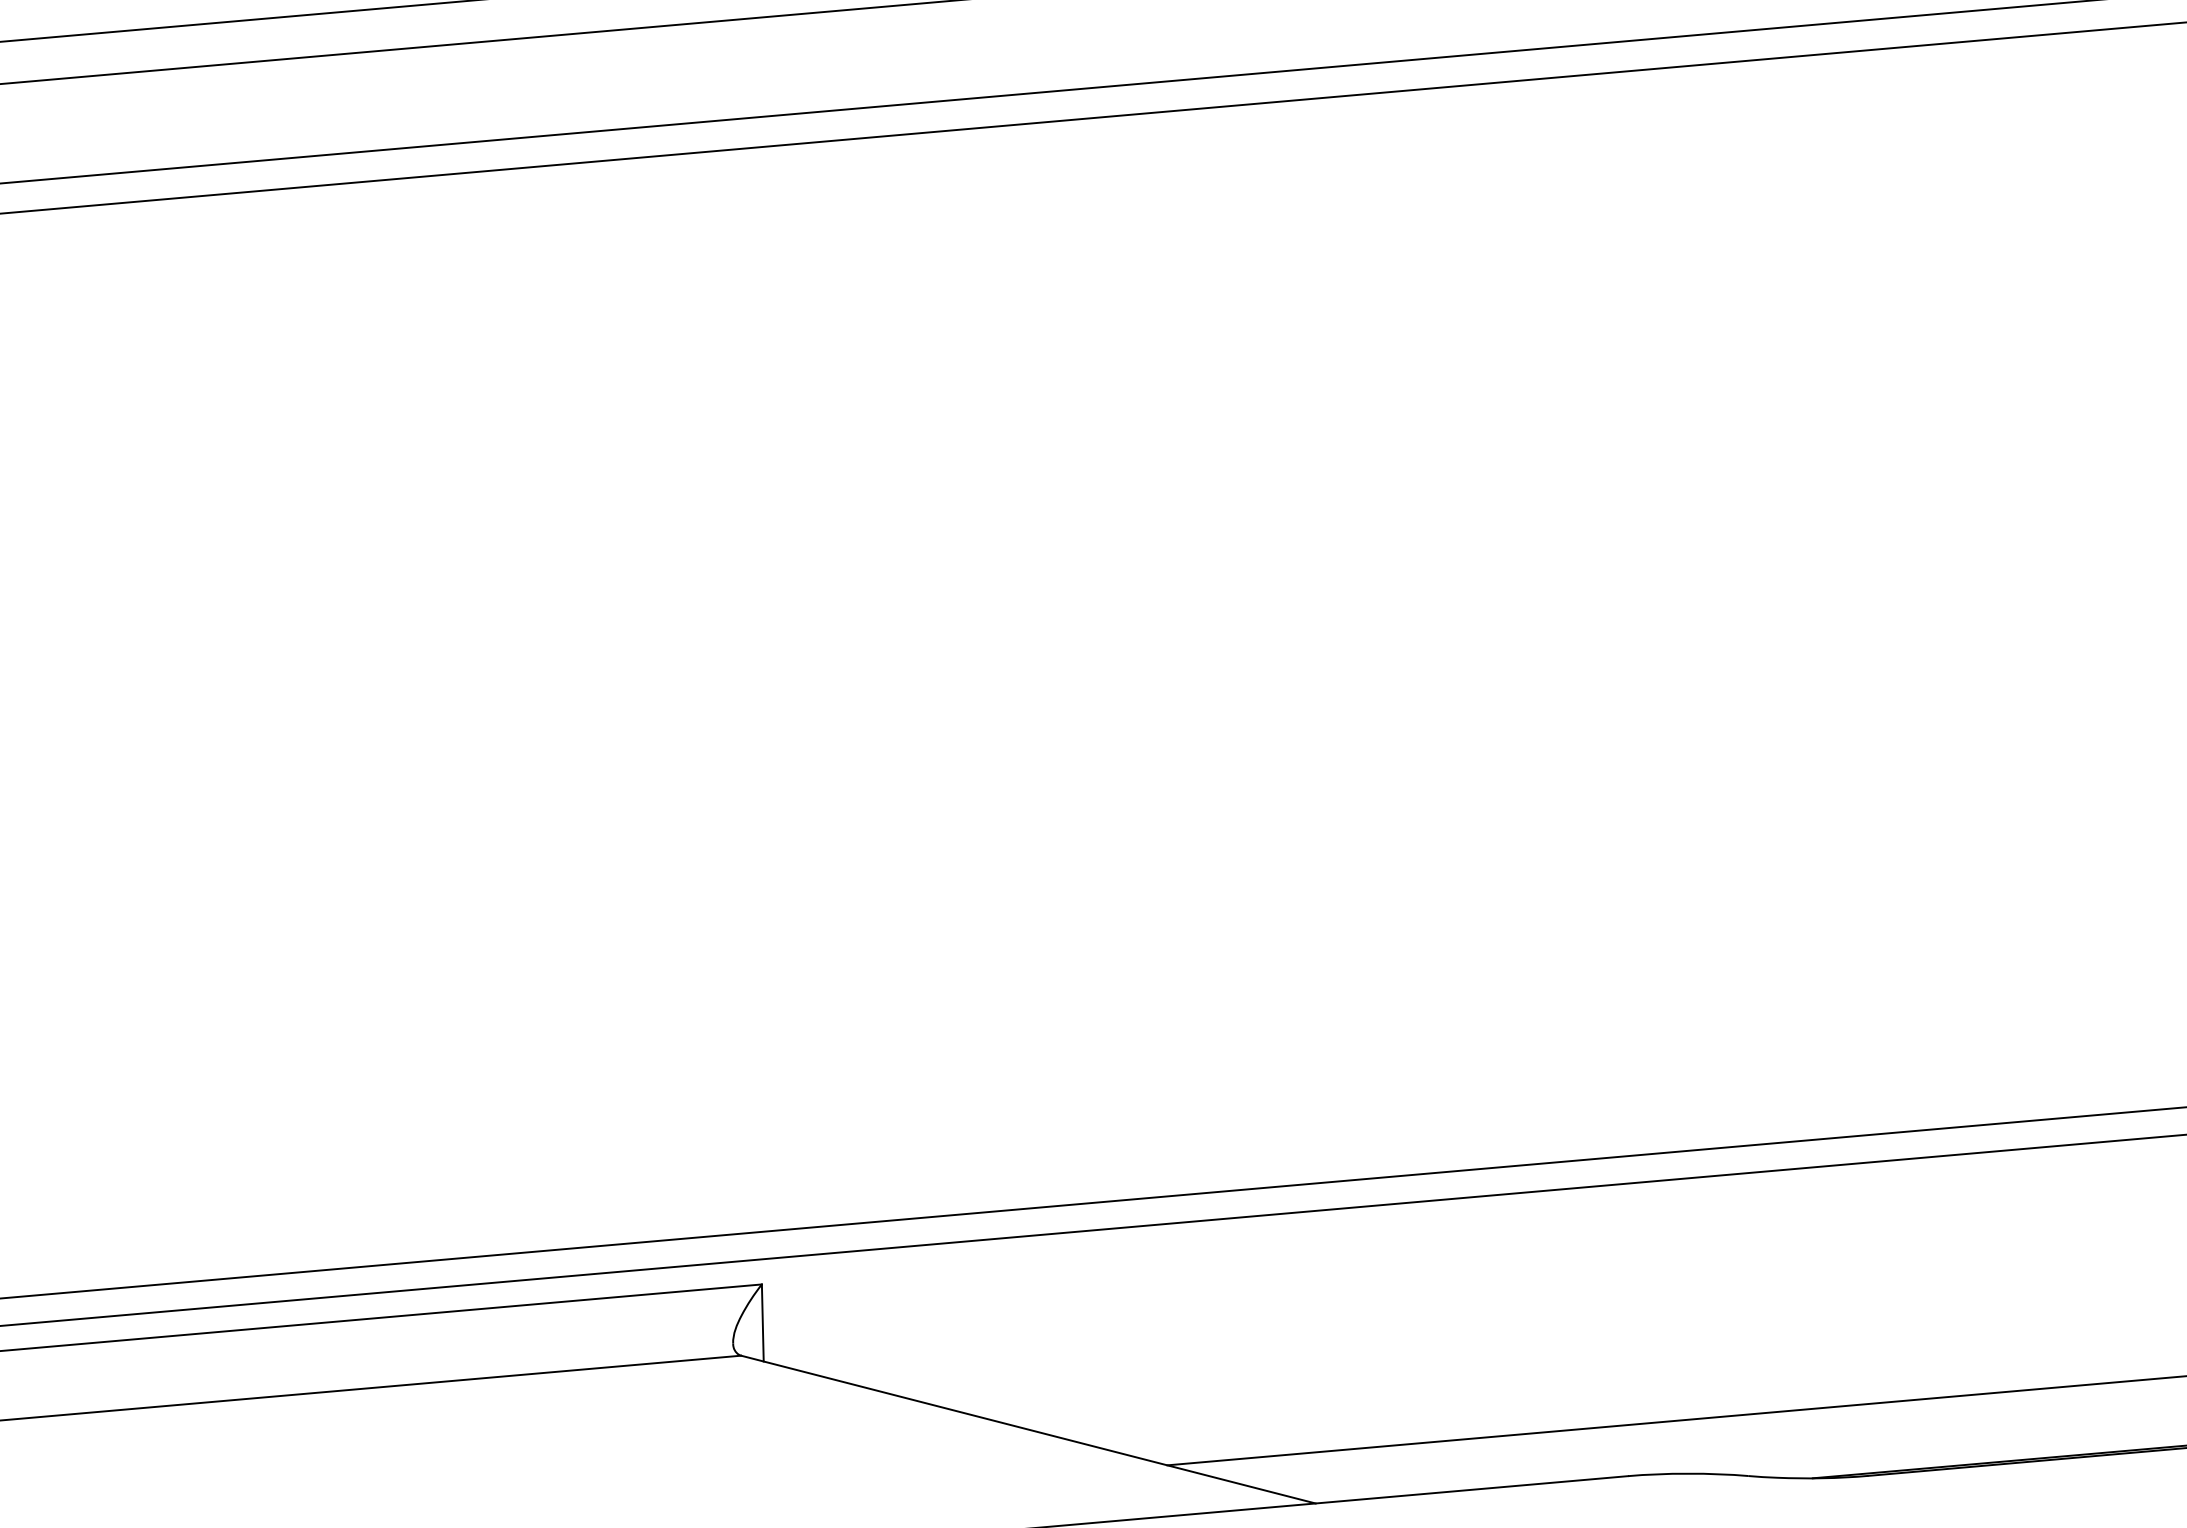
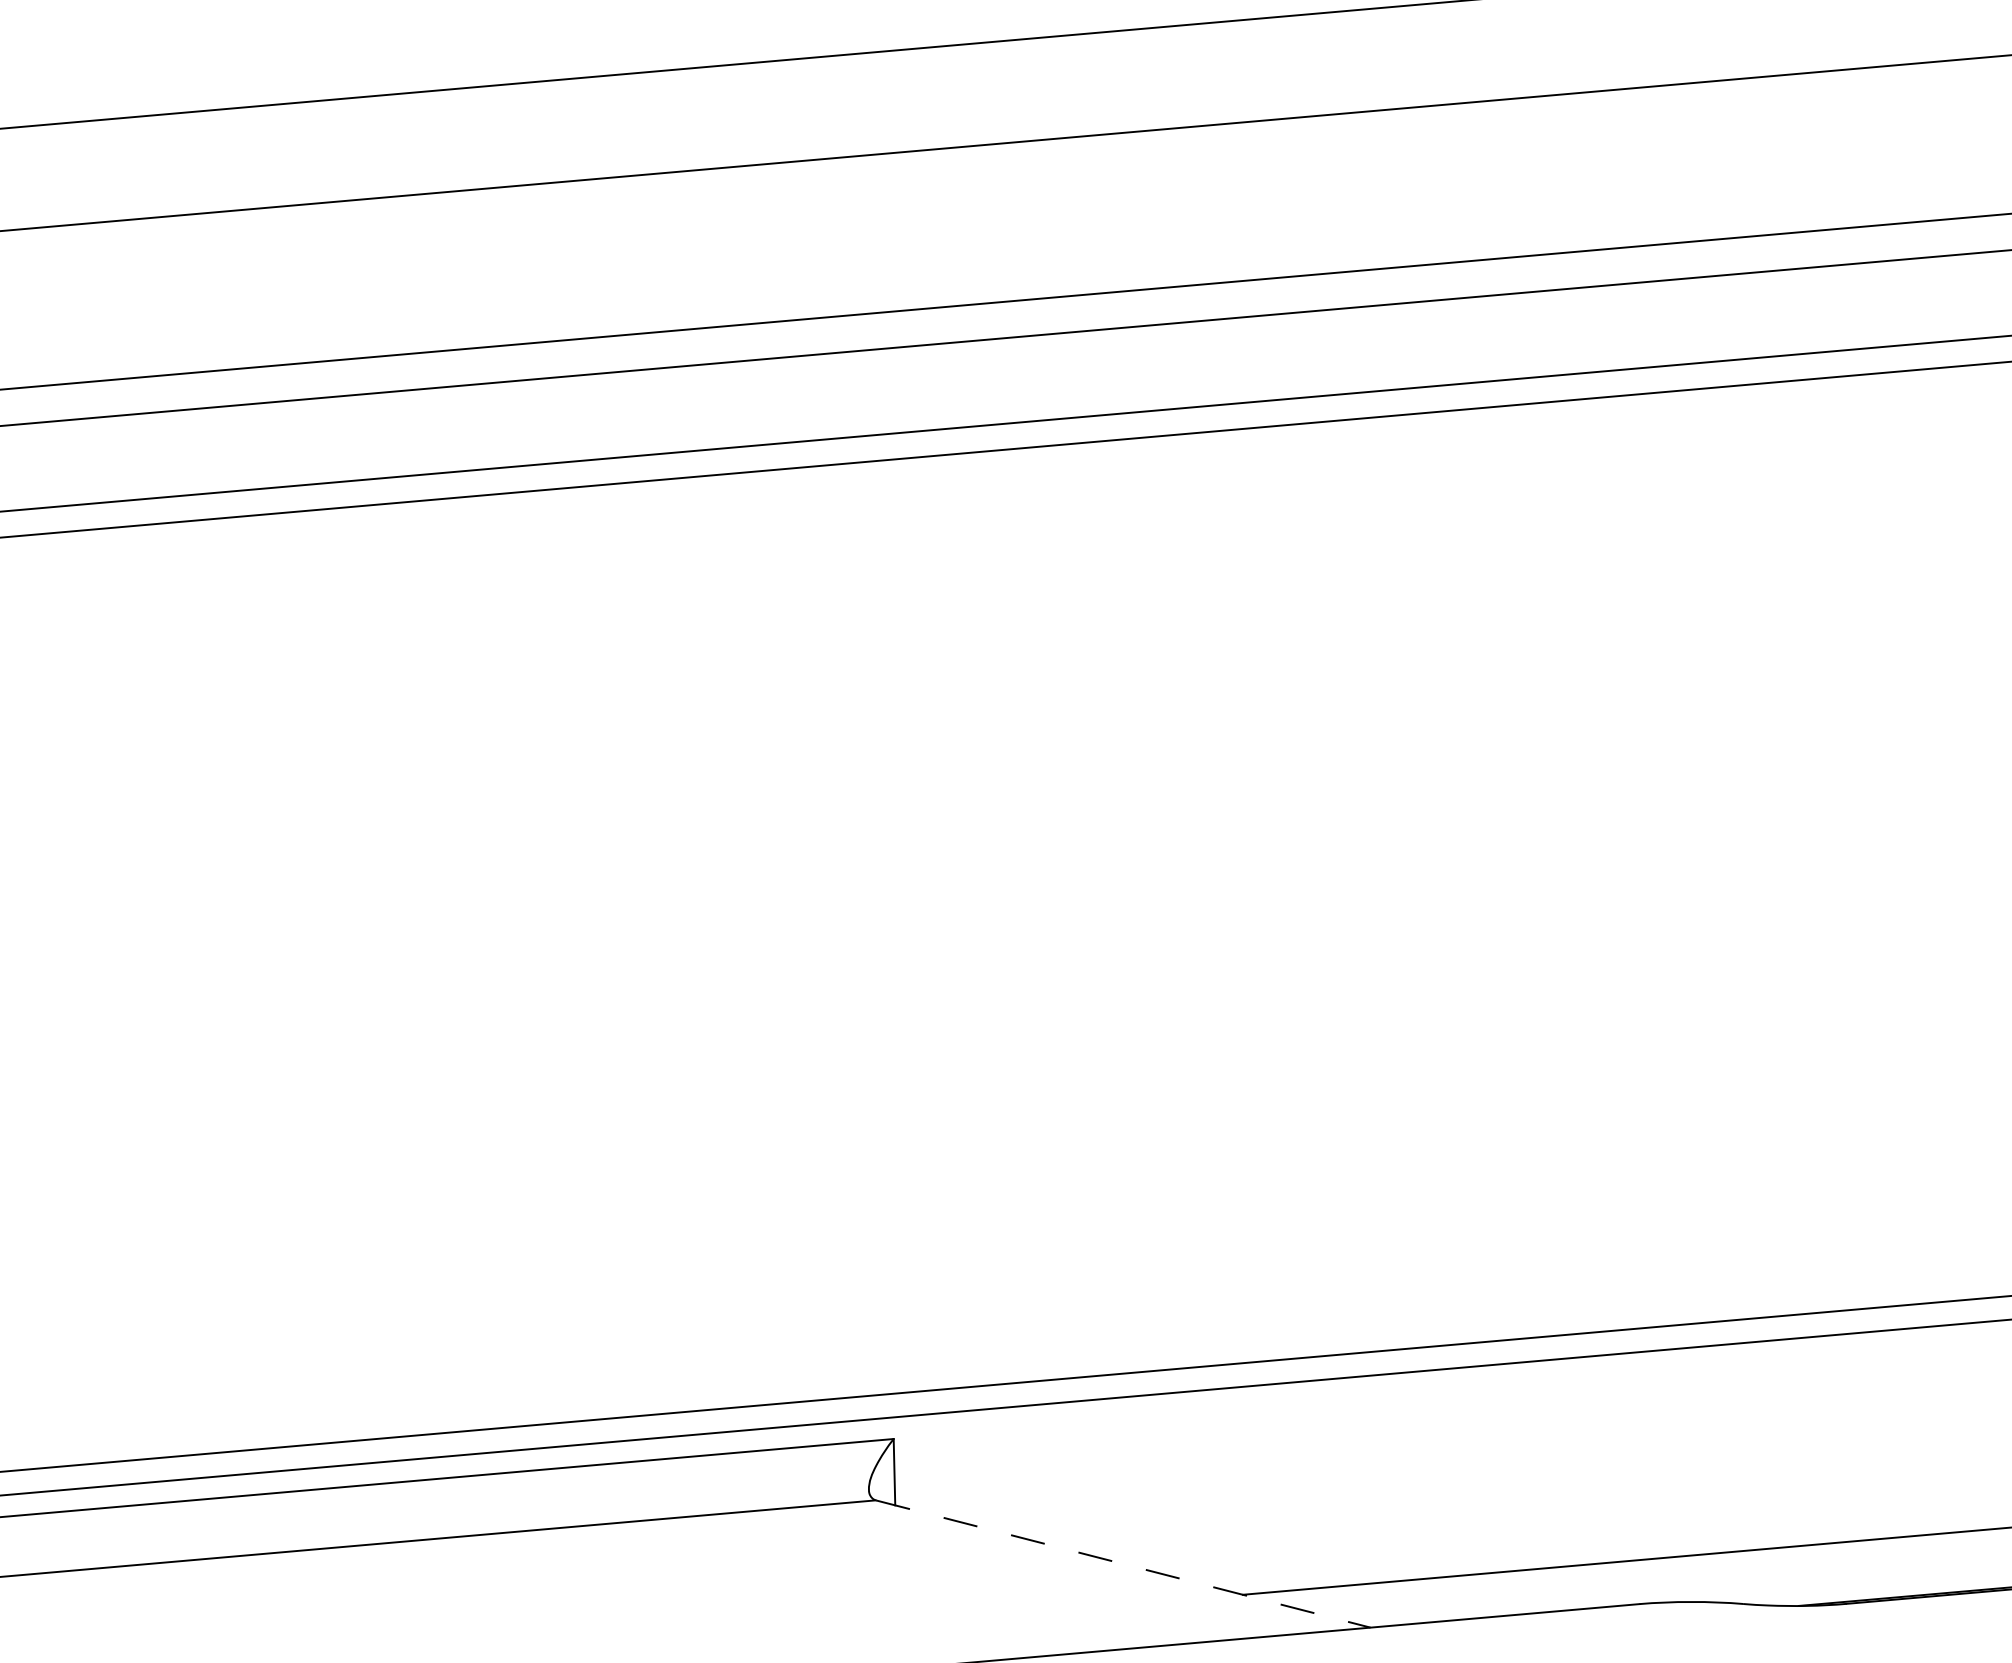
line: (1028, 1430) -> (1123, 1564), solid -> dashed

